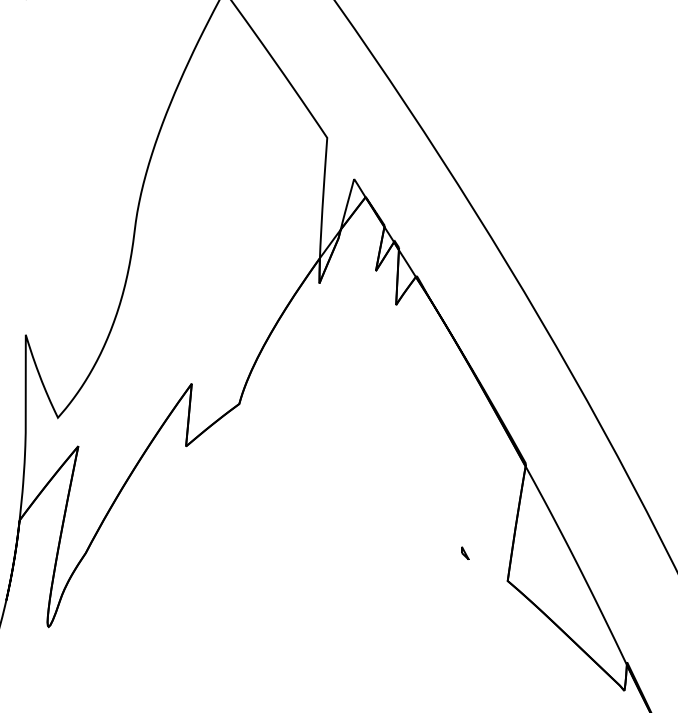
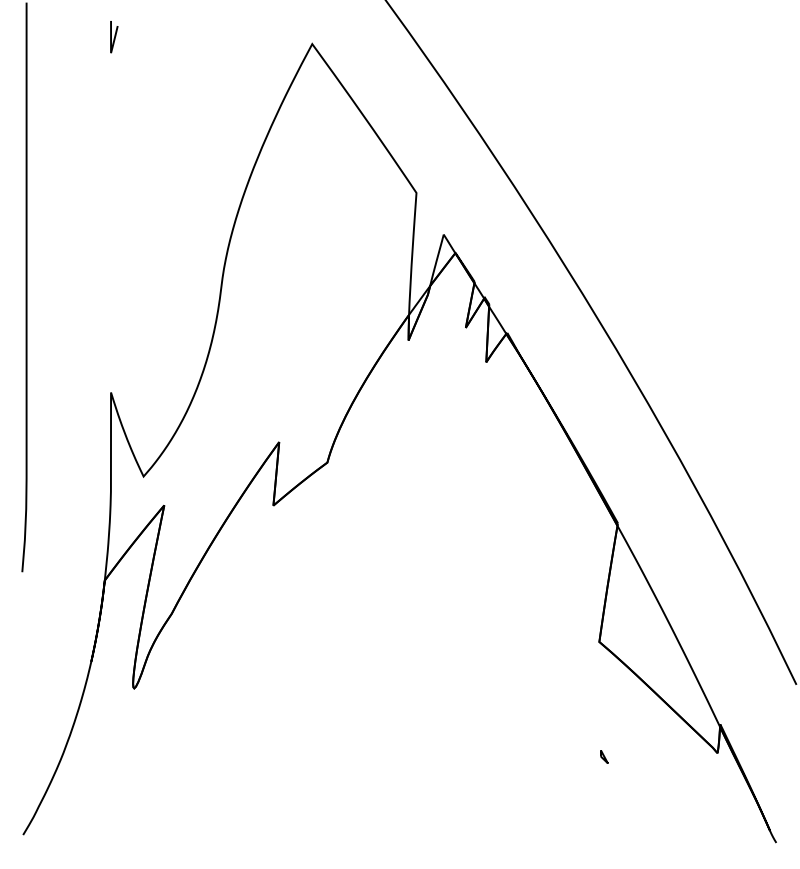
part: (465, 552) -> (604, 756), moved

